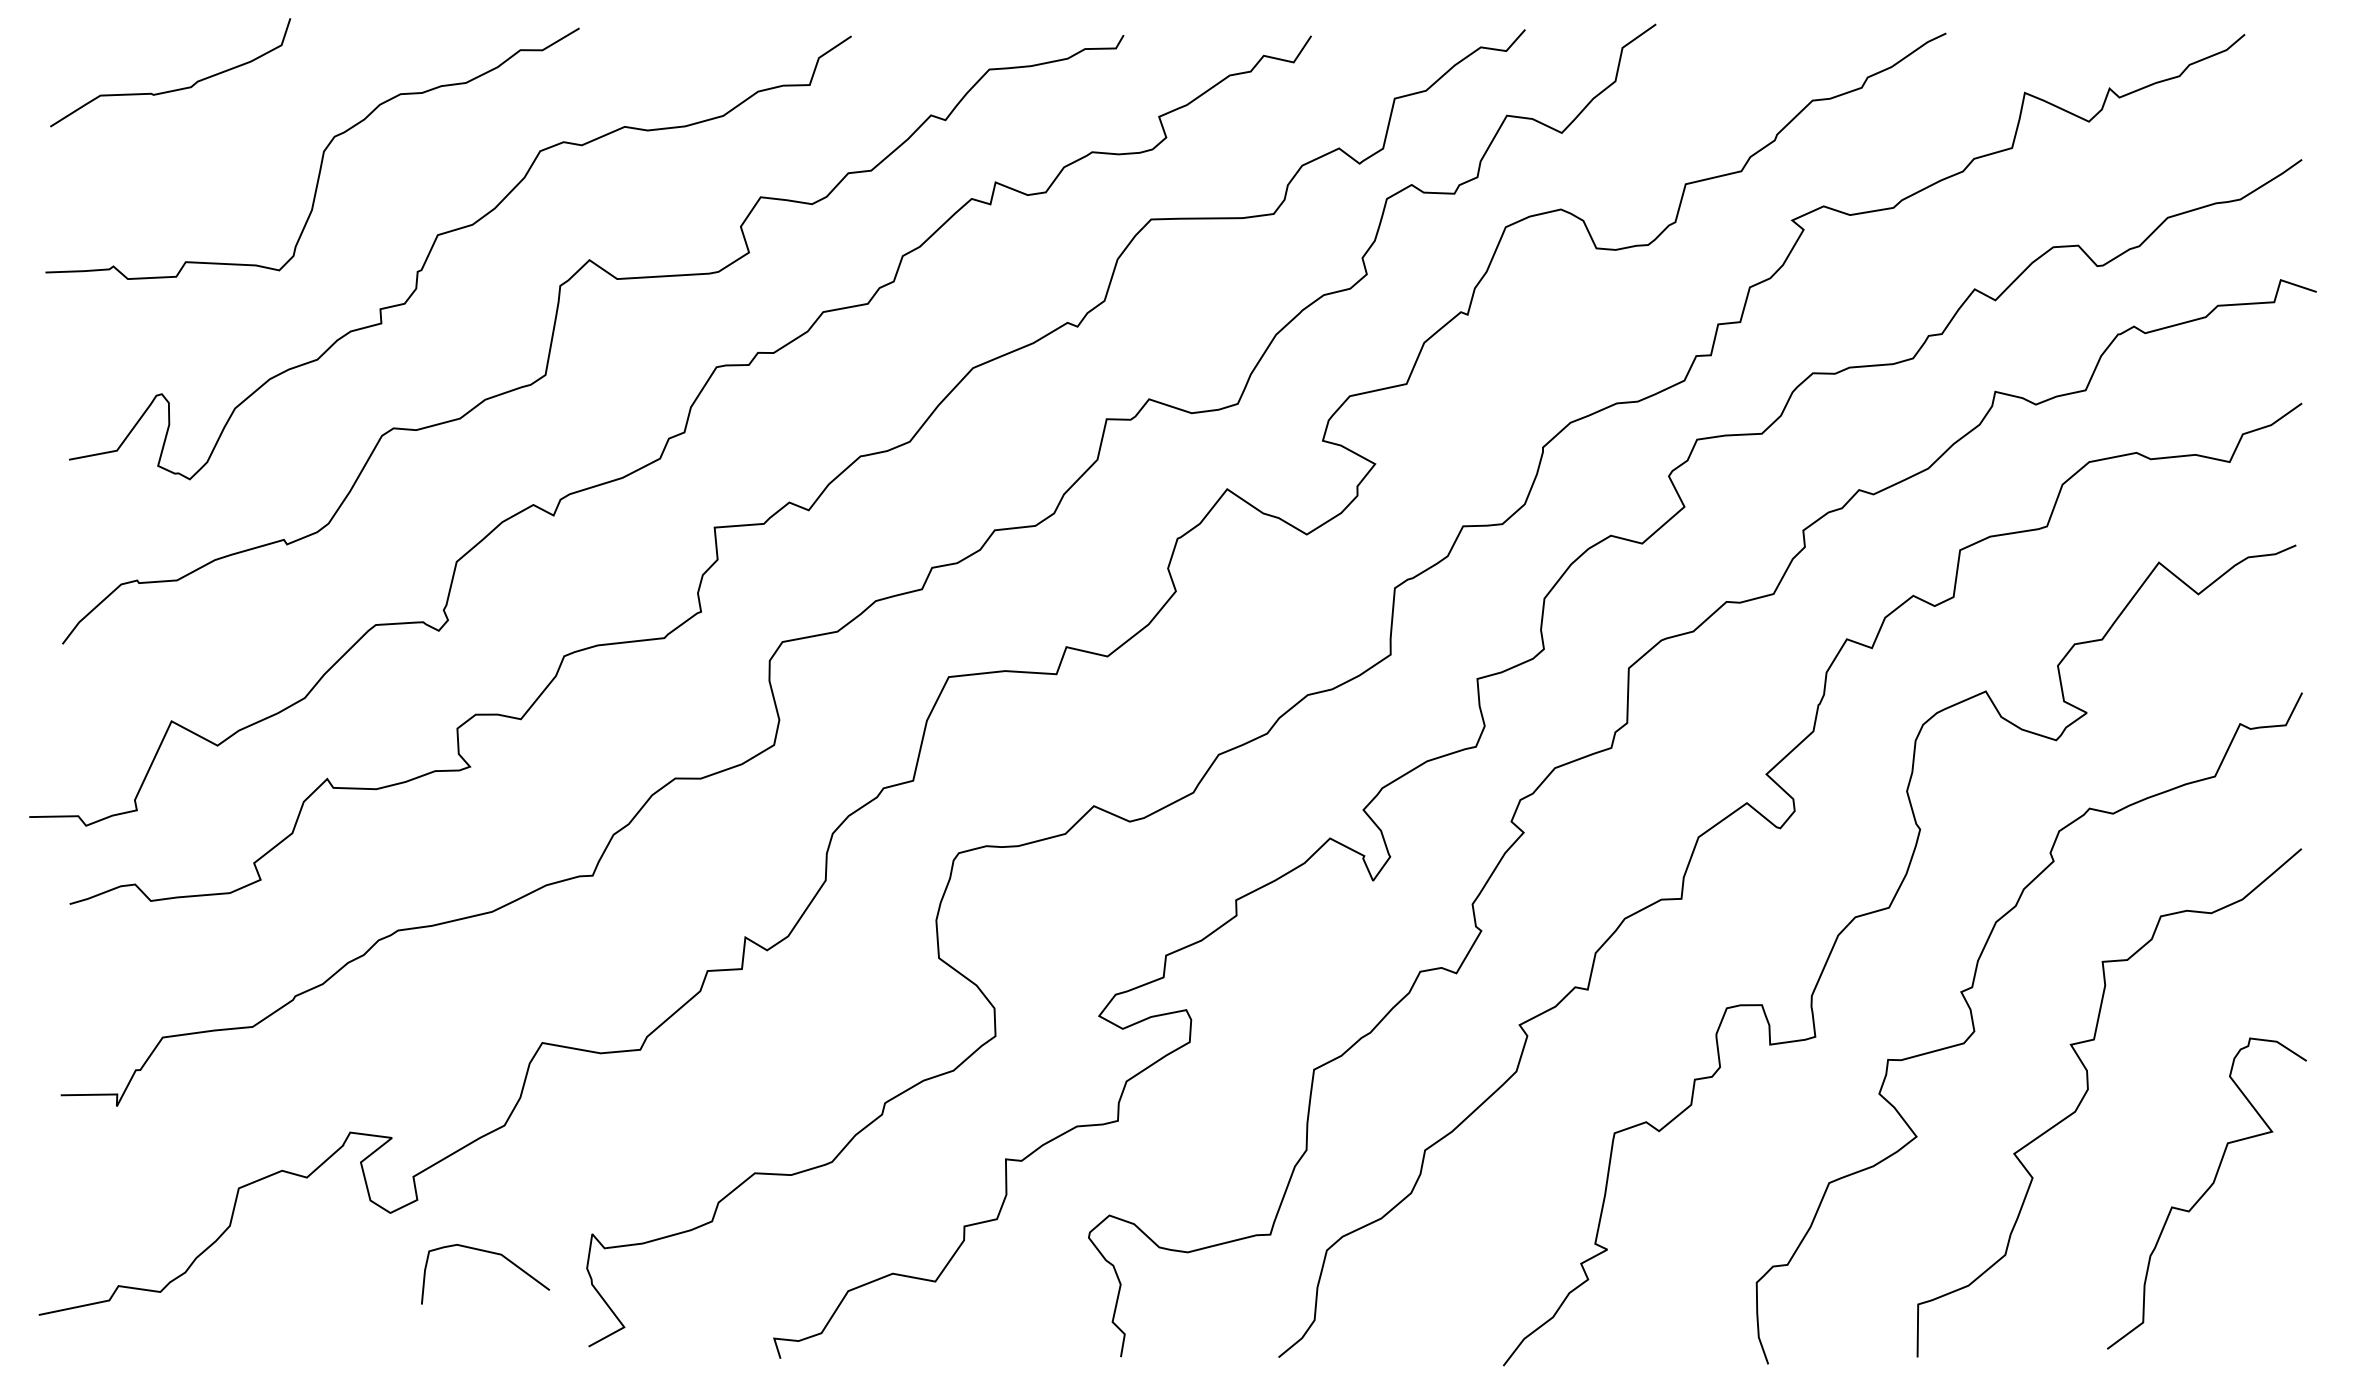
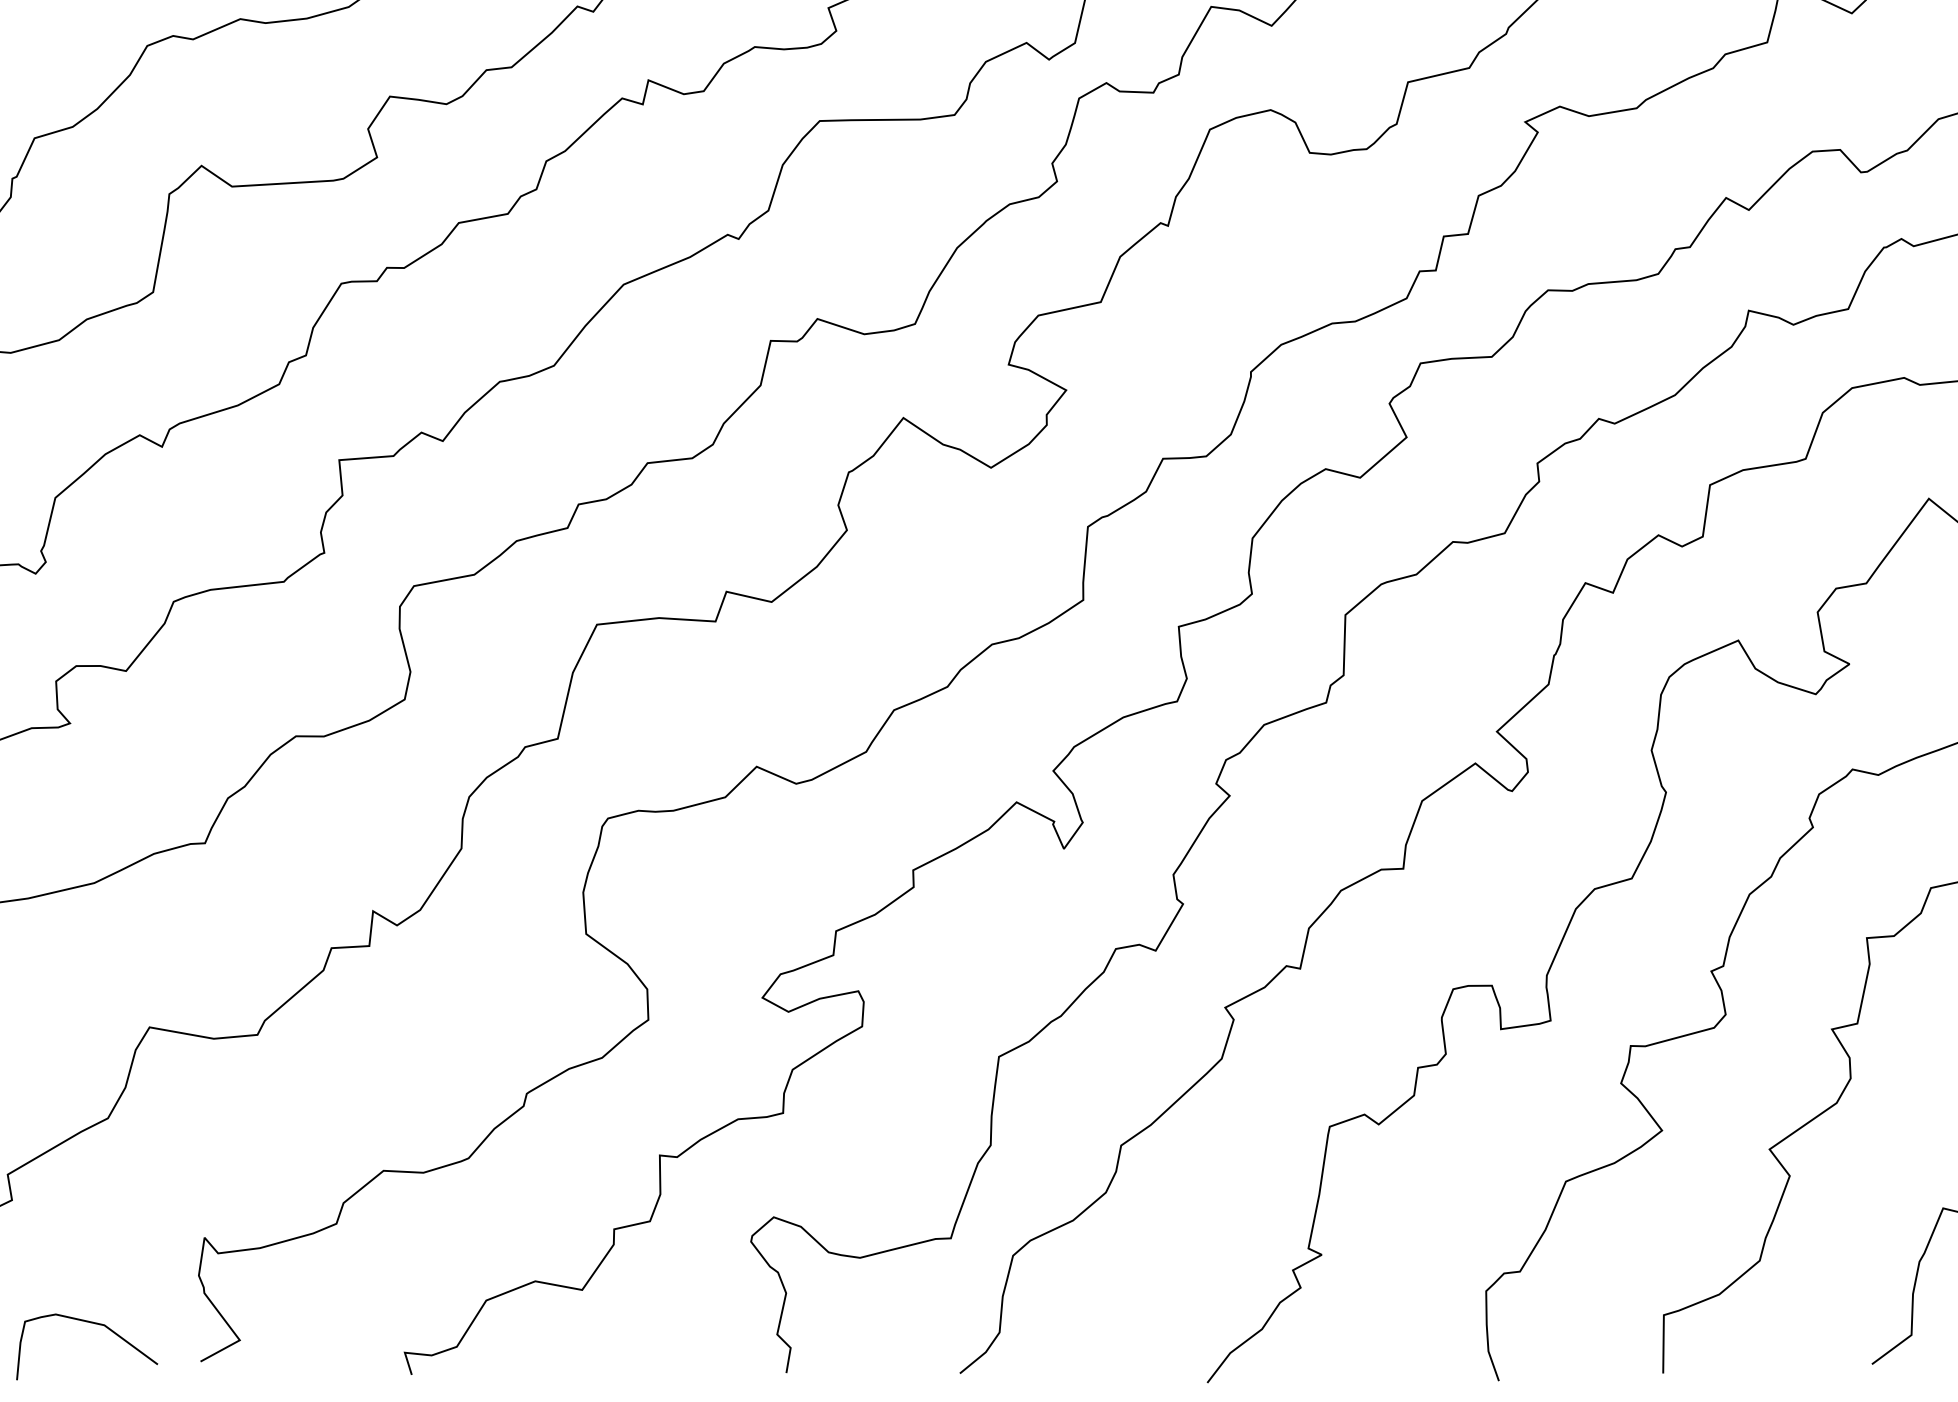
curve: (490, 1253) -> (92, 1324), moved

